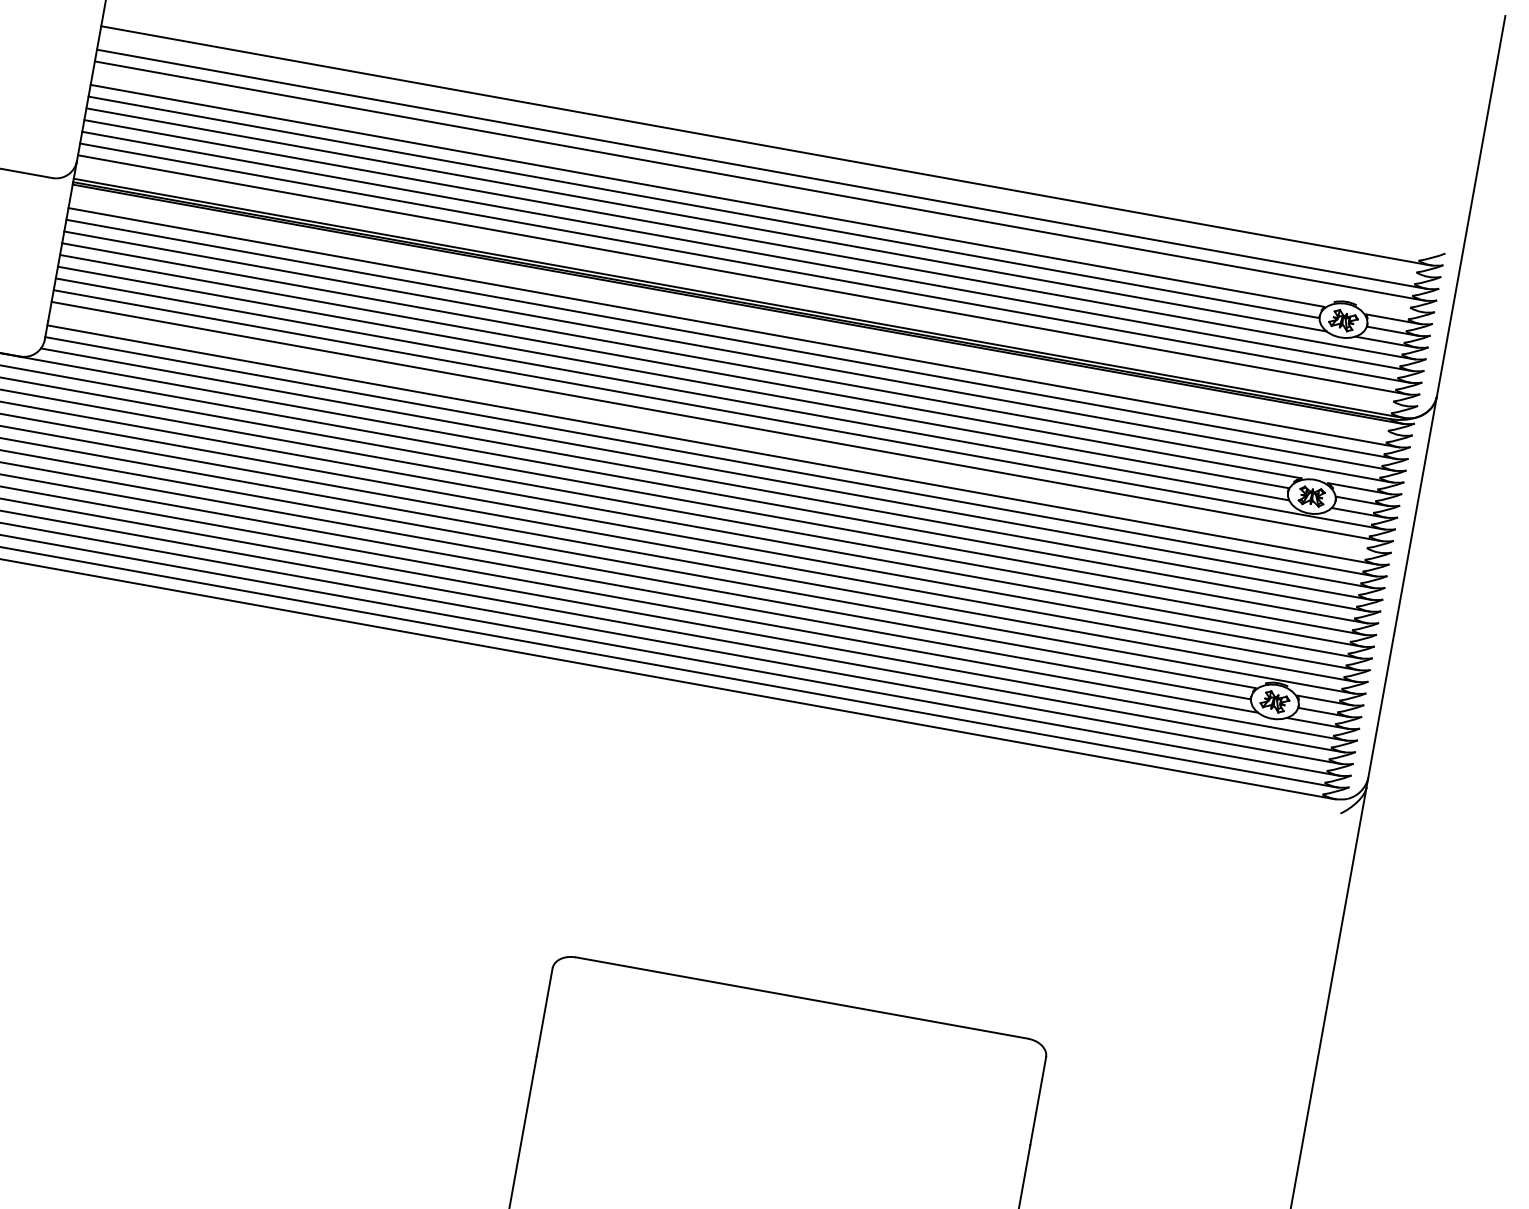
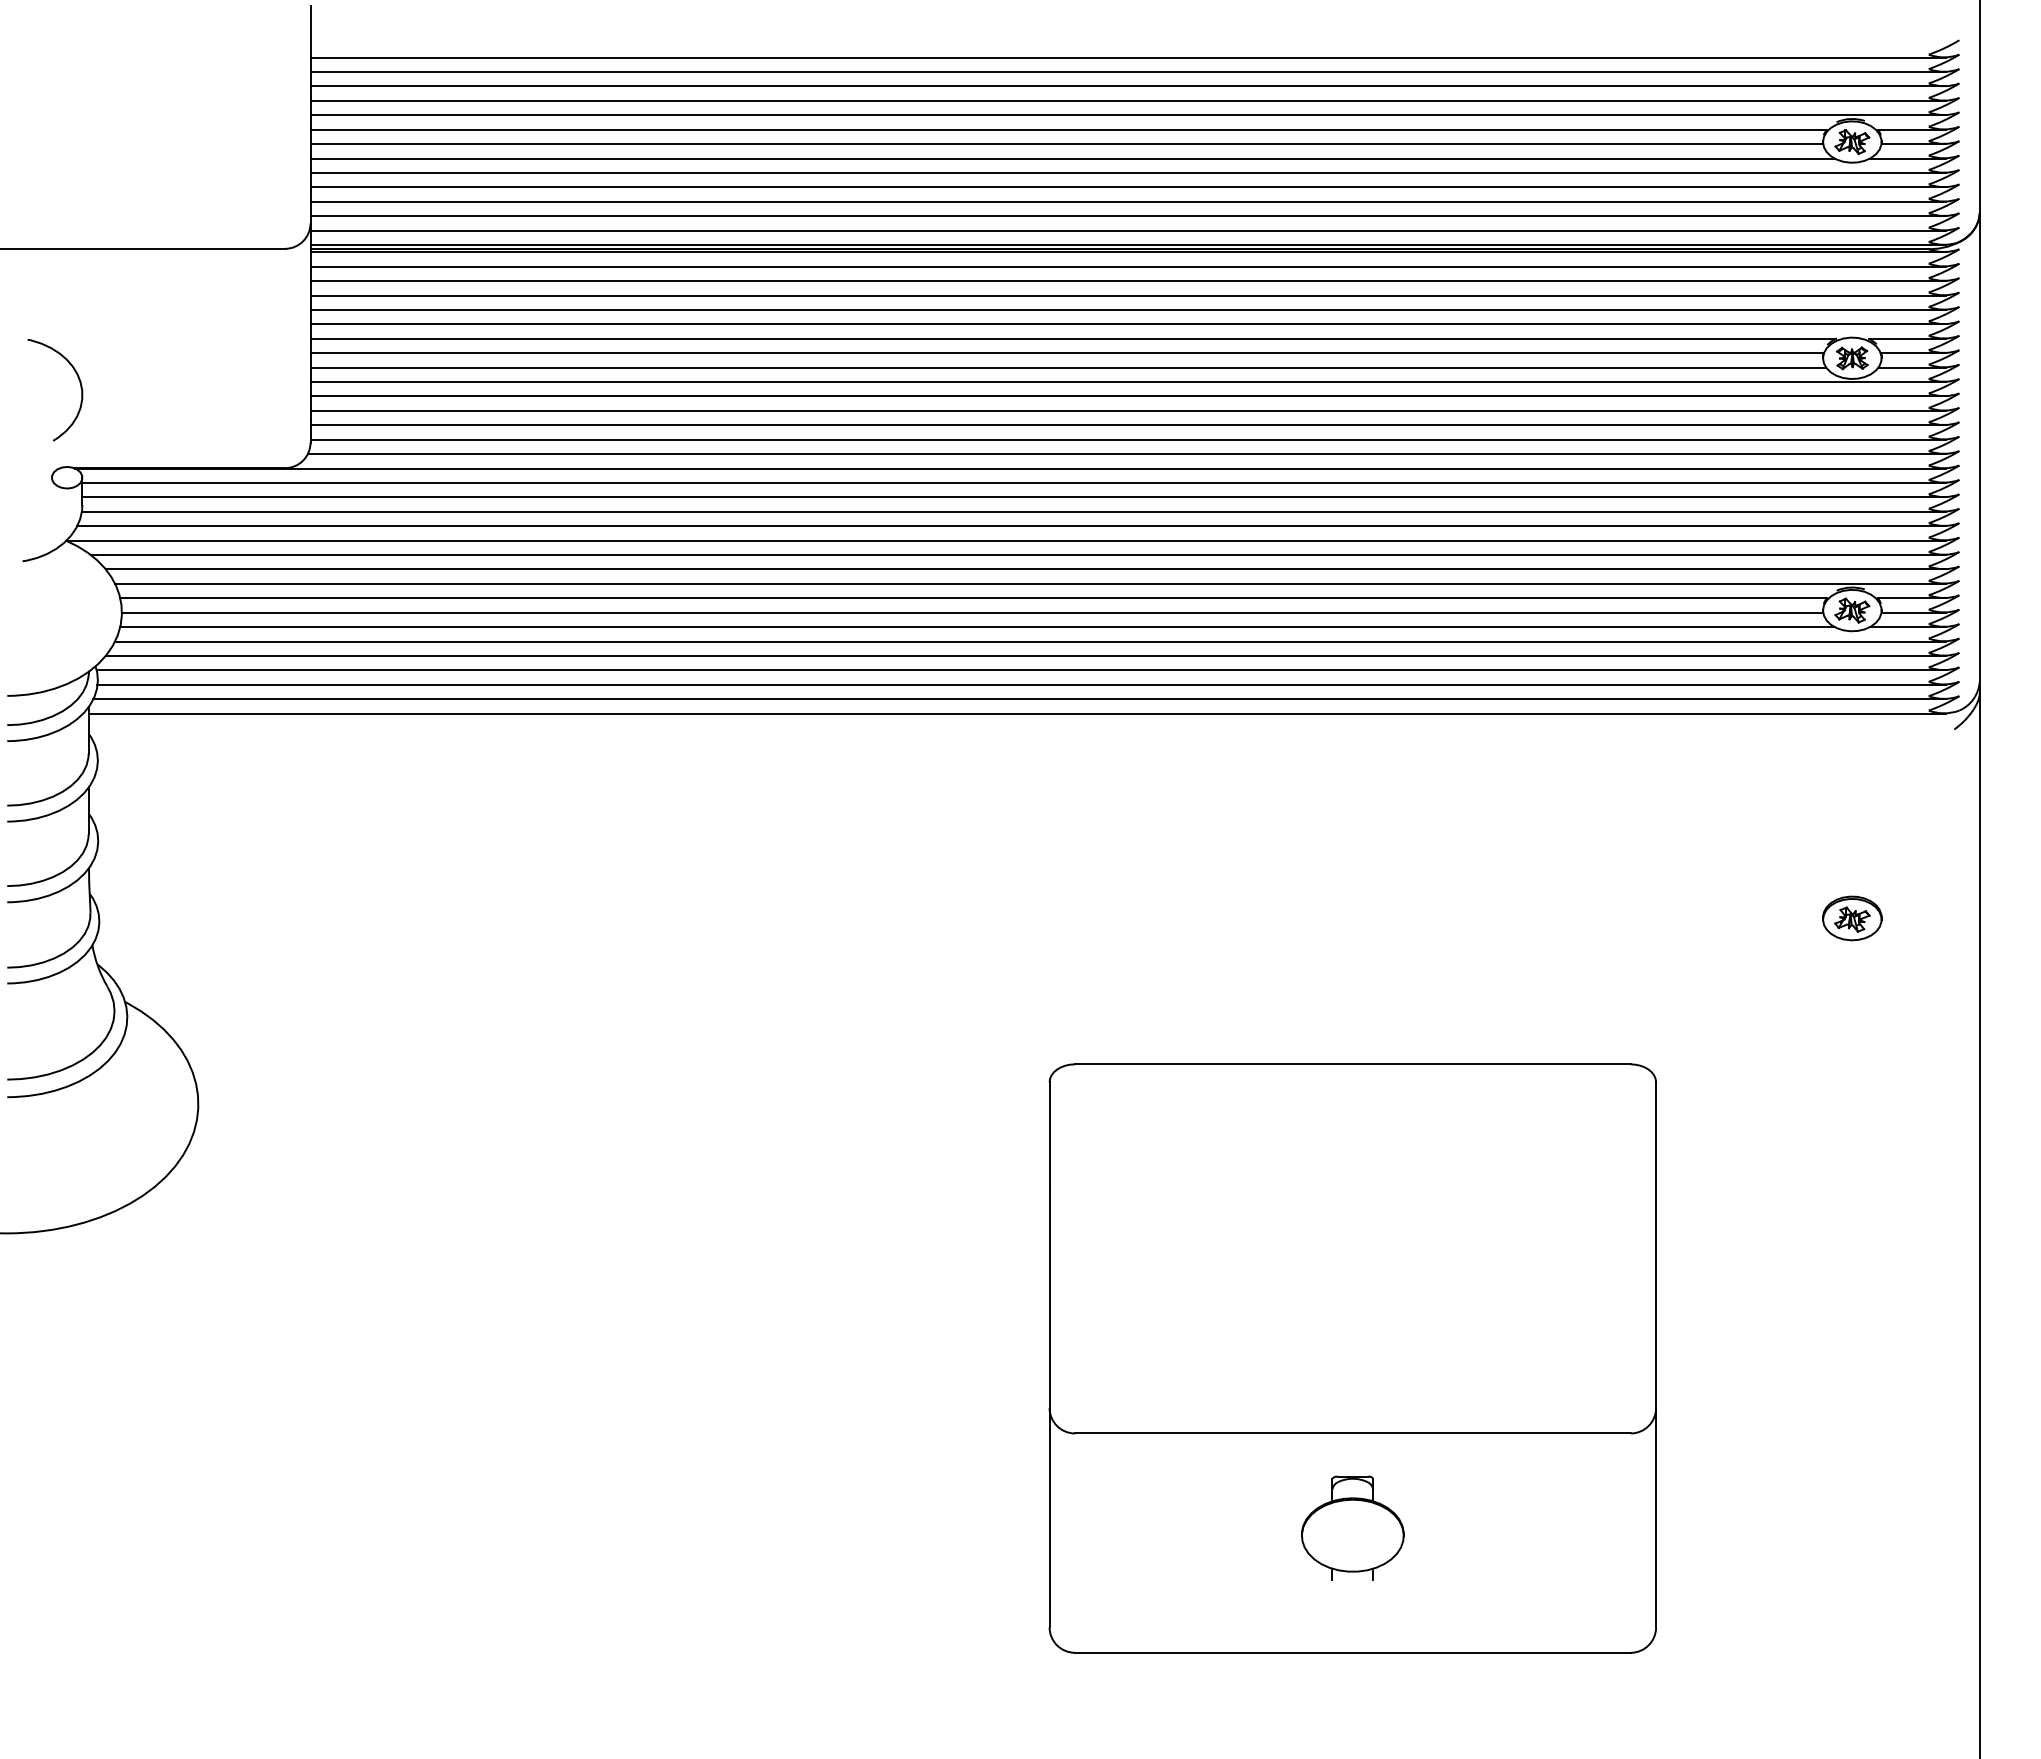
line: (763, 157) -> (1127, 72), added
line: (757, 192) -> (1127, 115), added
line: (740, 286) -> (1127, 230), added
line: (735, 315) -> (1127, 266), added
line: (714, 432) -> (1127, 410), added
part: (1229, 952) -> (1852, 918), added

